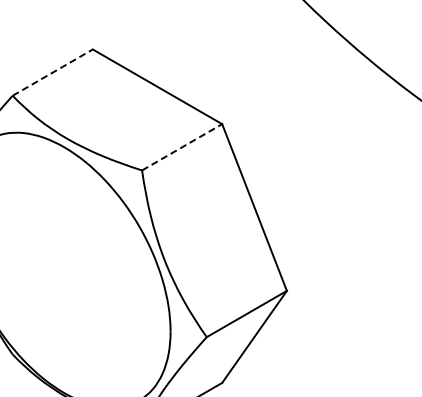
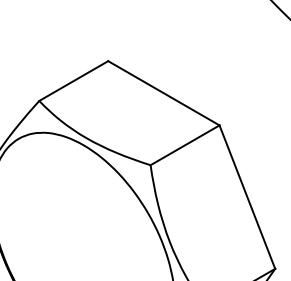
line: (53, 72) -> (74, 80), dashed -> solid
line: (182, 147) -> (185, 145), dashed -> solid

